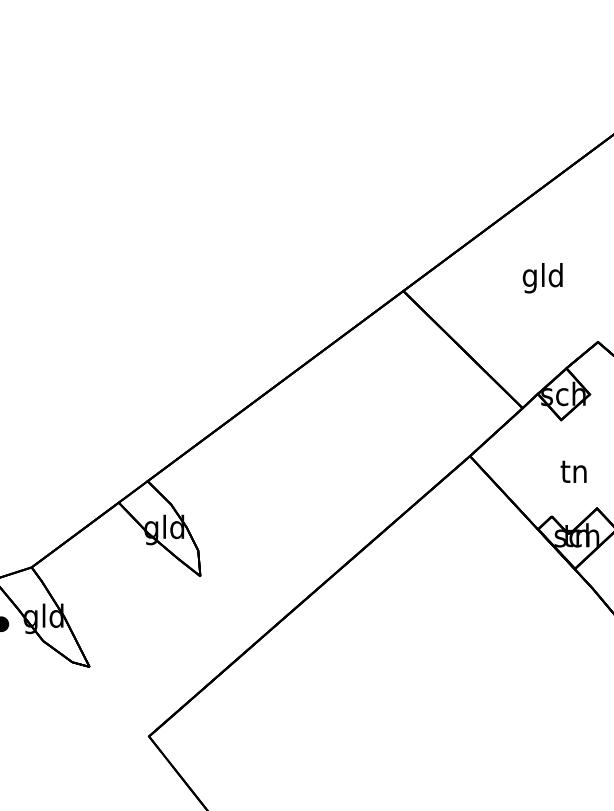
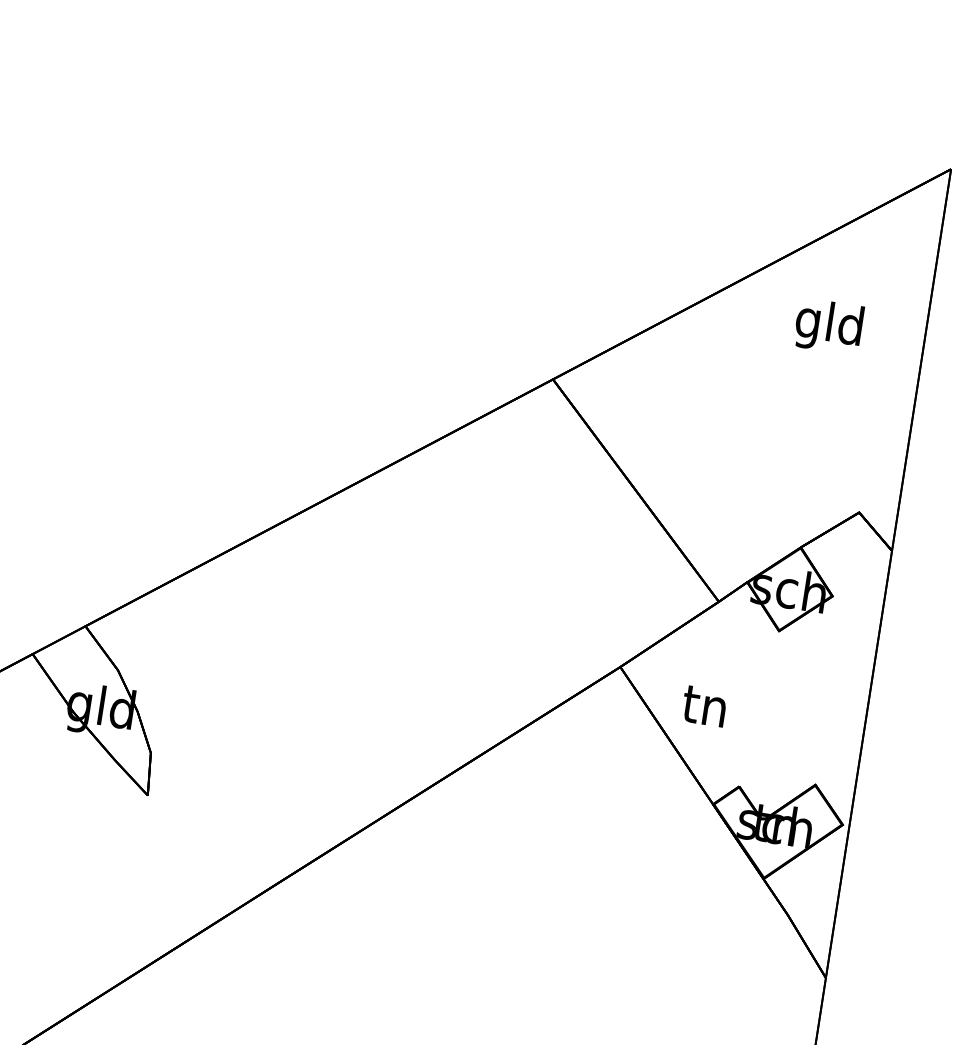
text: (542, 278) -> (828, 327), moved
text: (573, 471) -> (704, 705), moved

